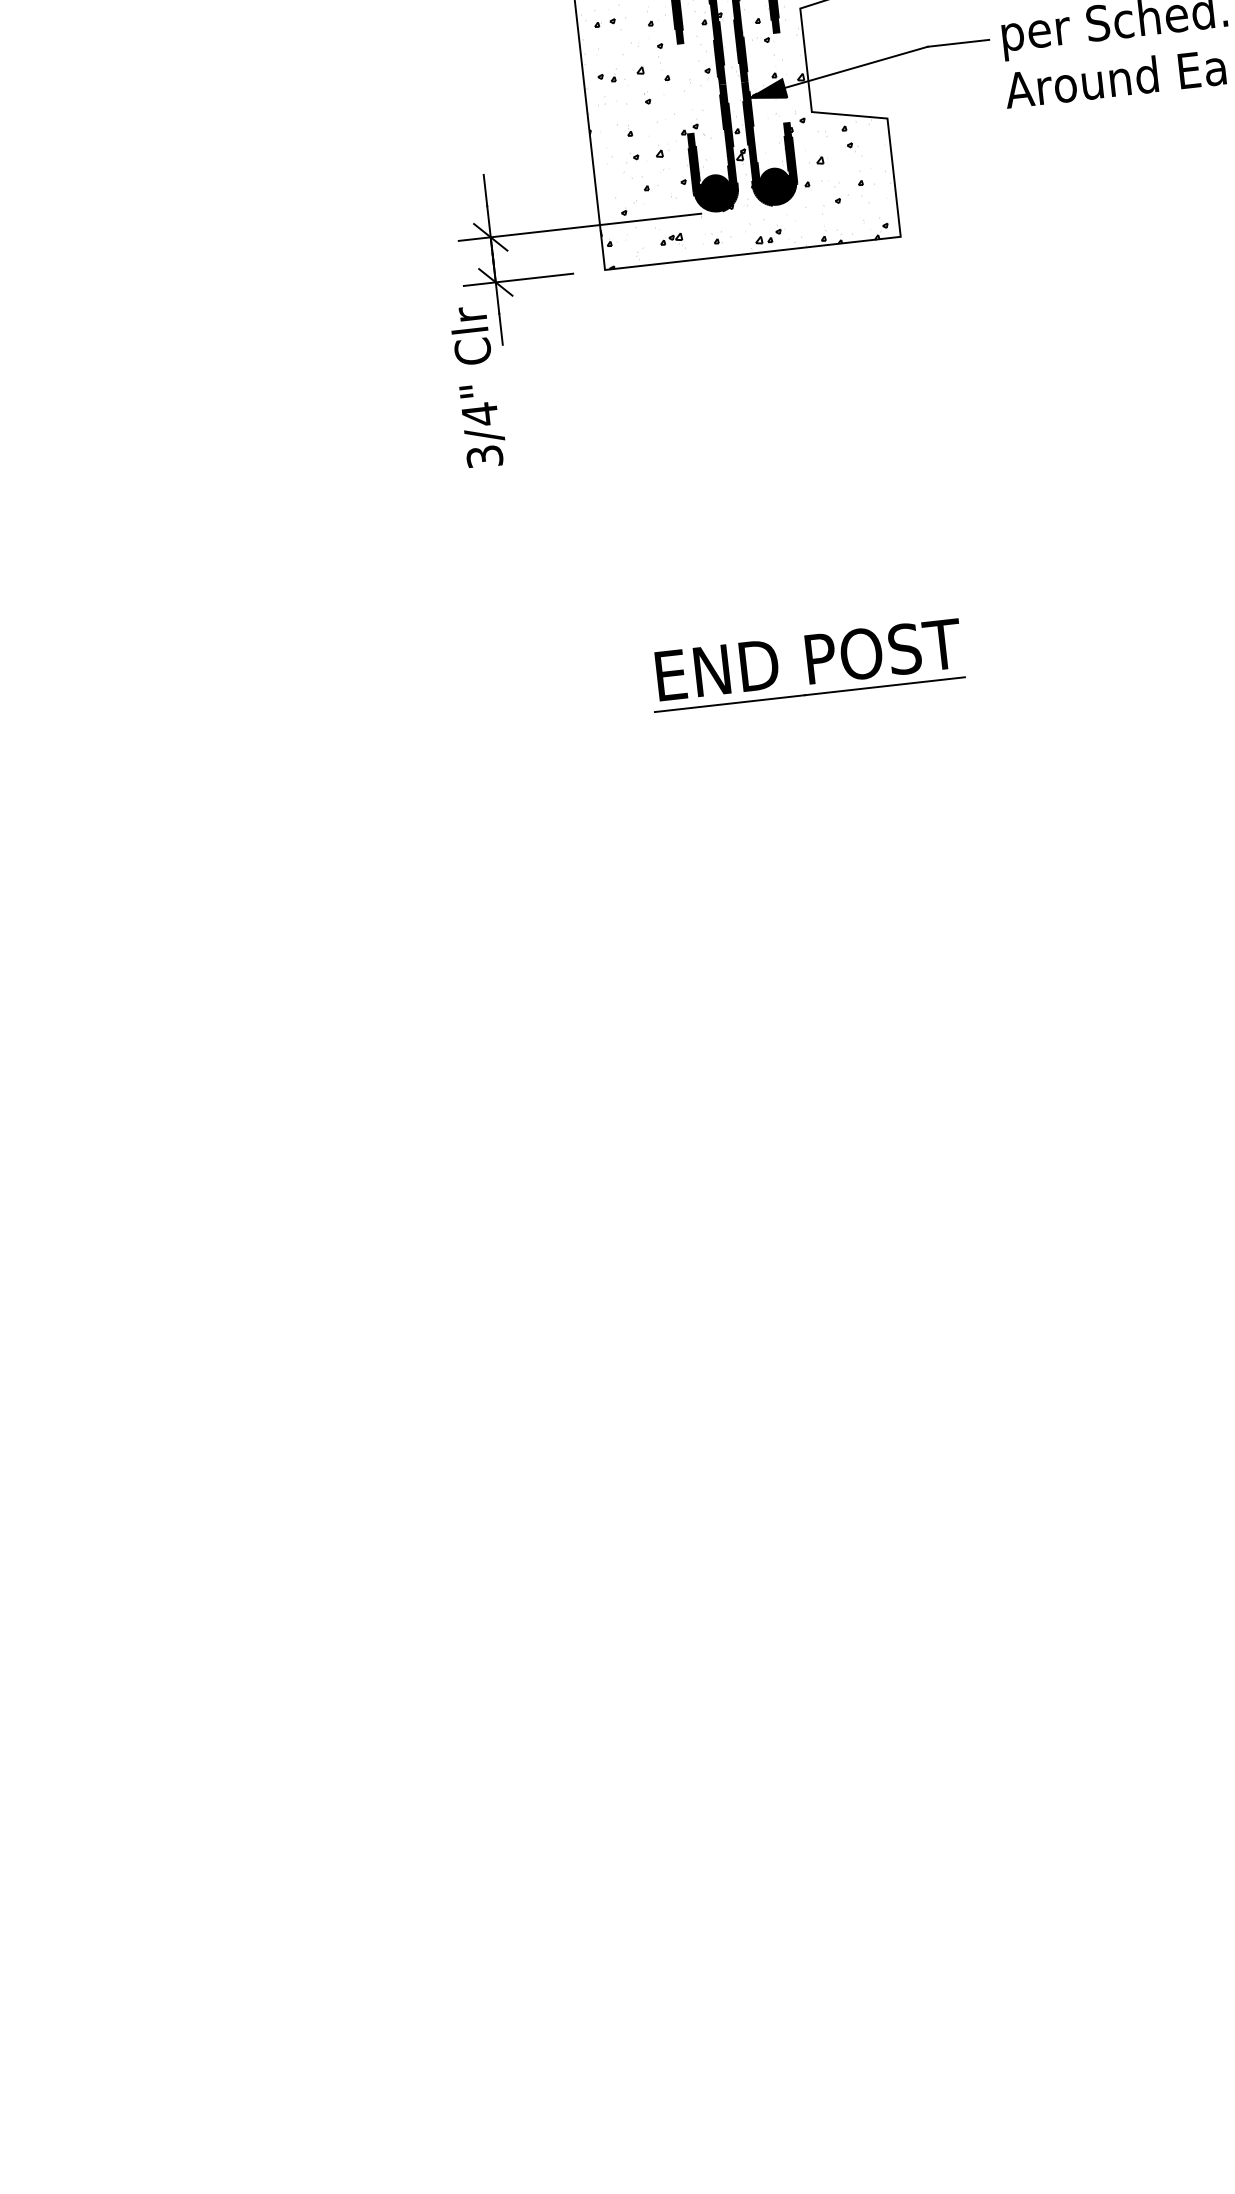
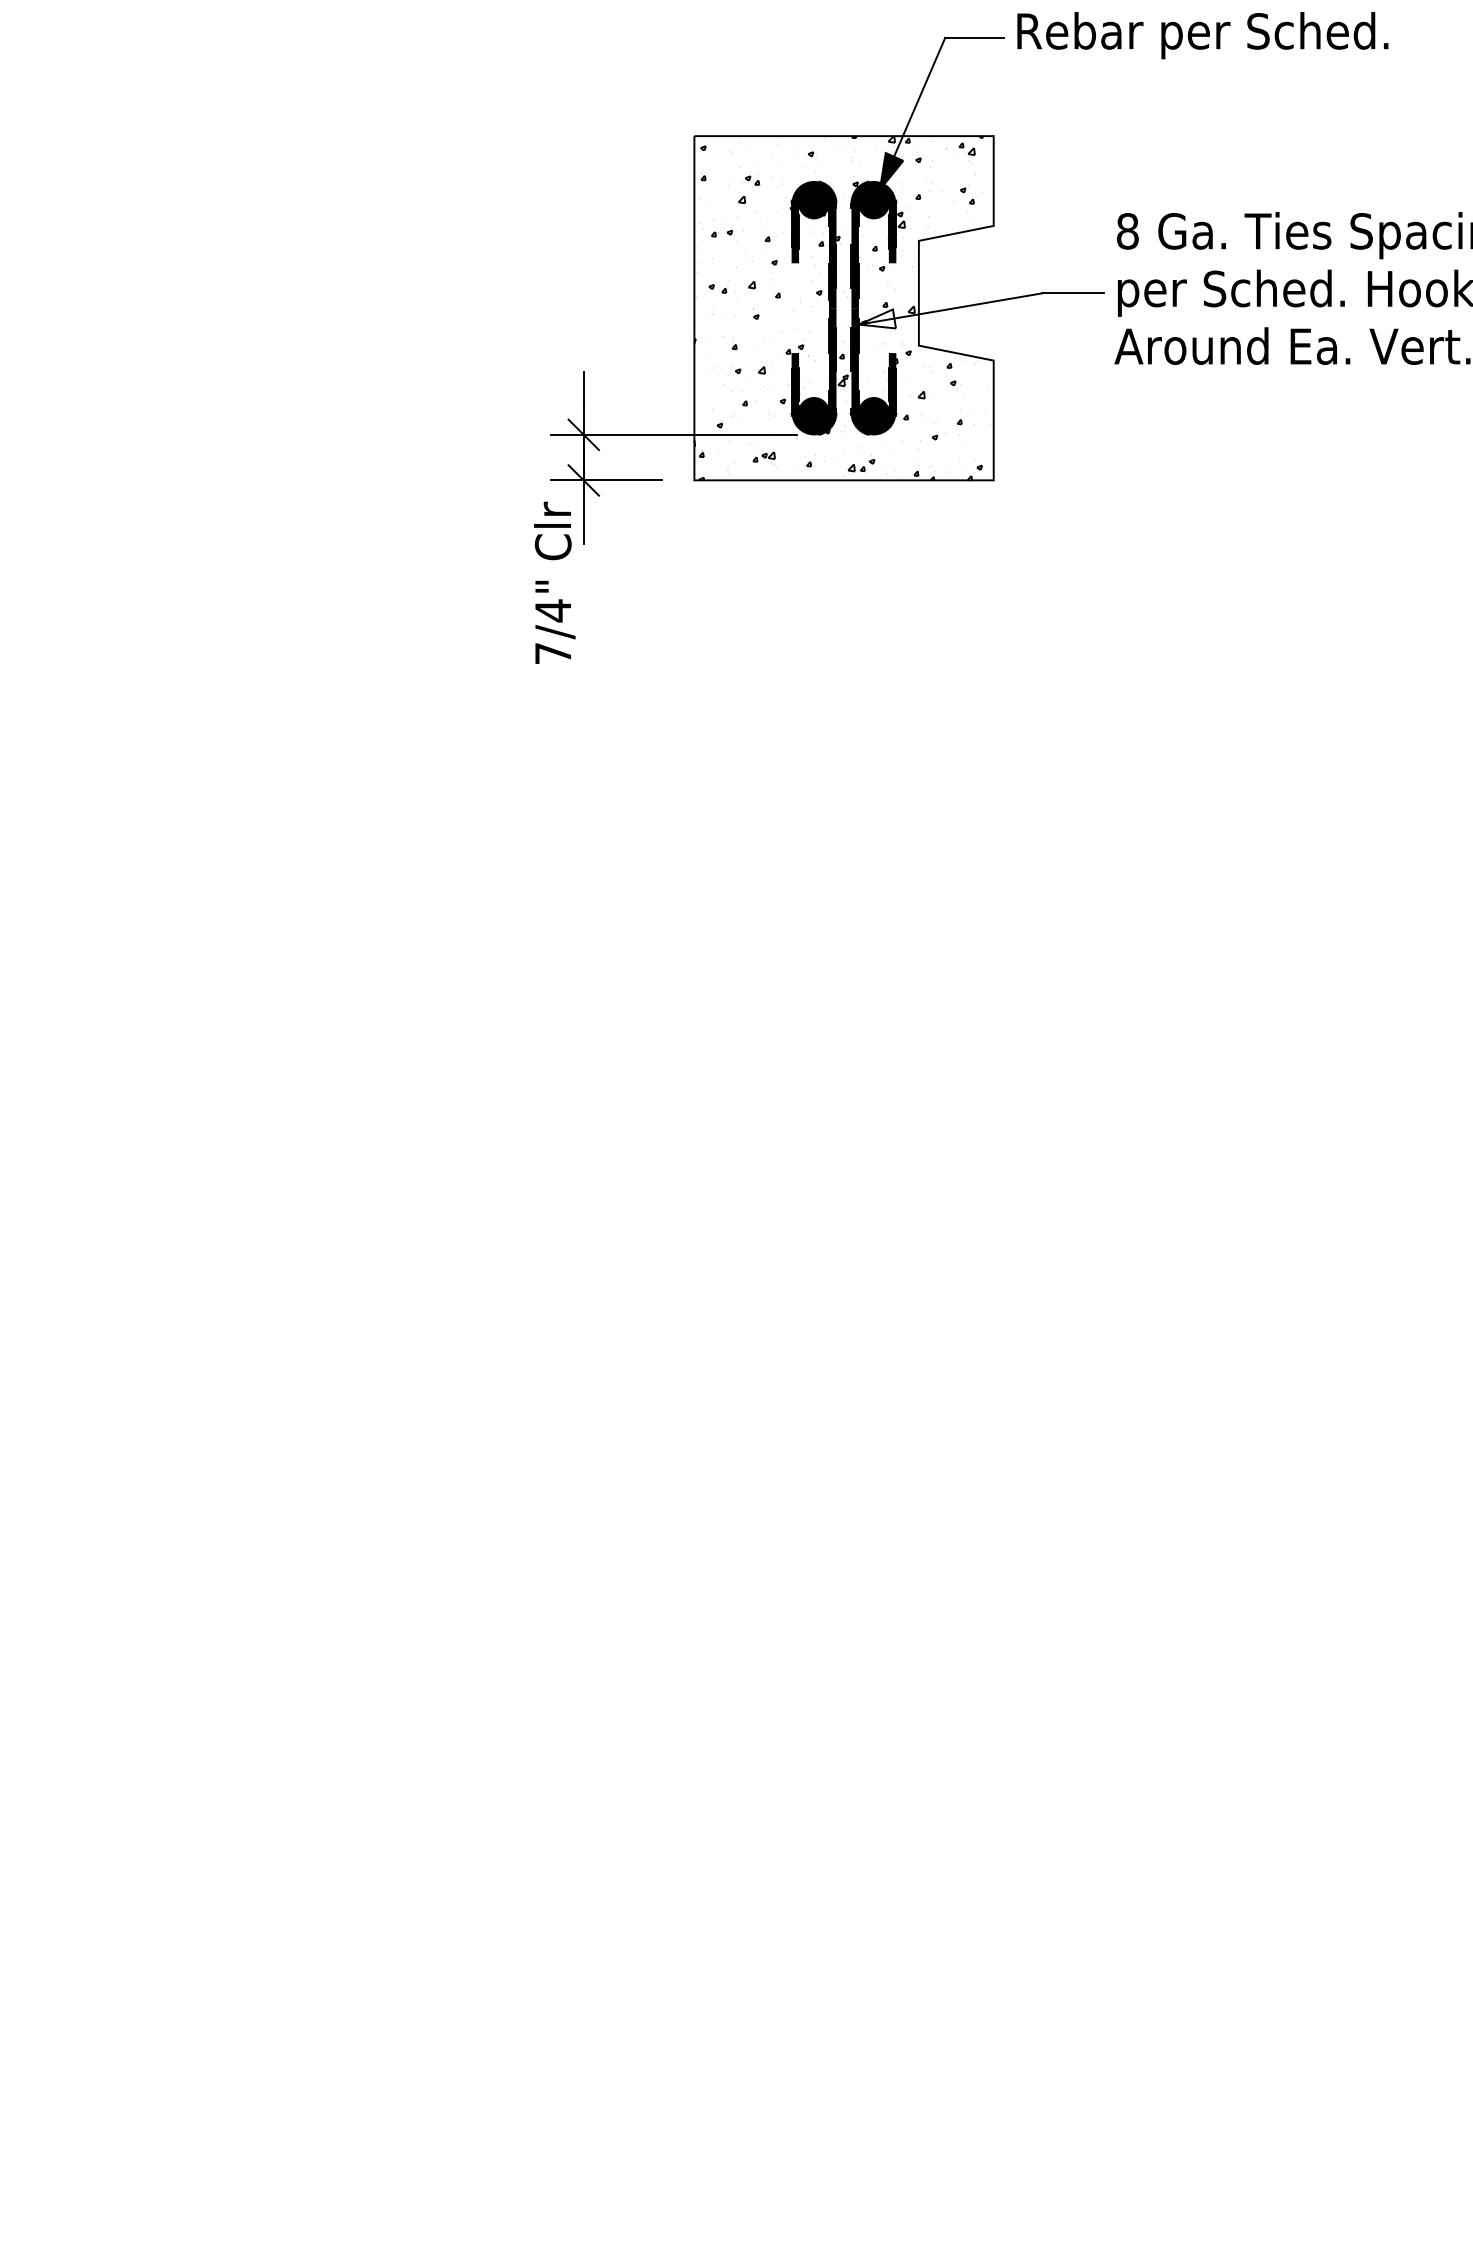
fill: (767, 89) -> (877, 318), removed
text: (484, 456) -> (552, 653), 3/4" -> 7/4"
part: (806, 664) -> (851, 897), removed

